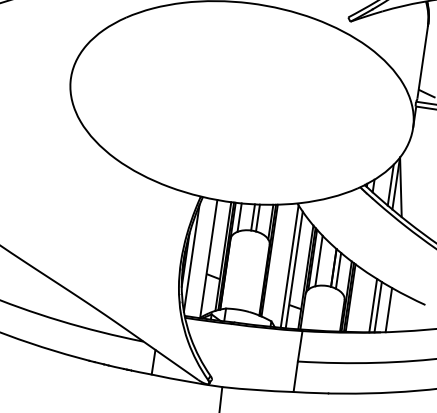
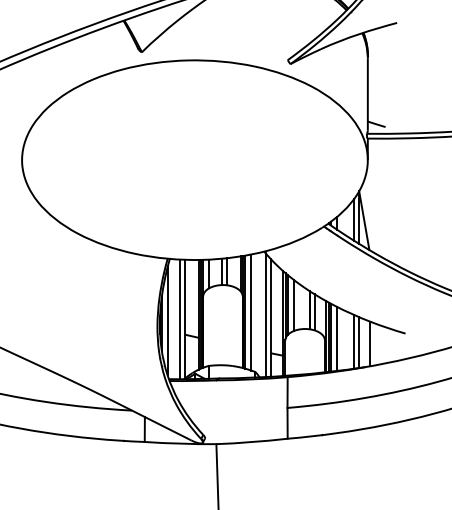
line: (203, 258) -> (179, 319), added
line: (276, 261) -> (251, 312), added
line: (357, 300) -> (337, 338), added

